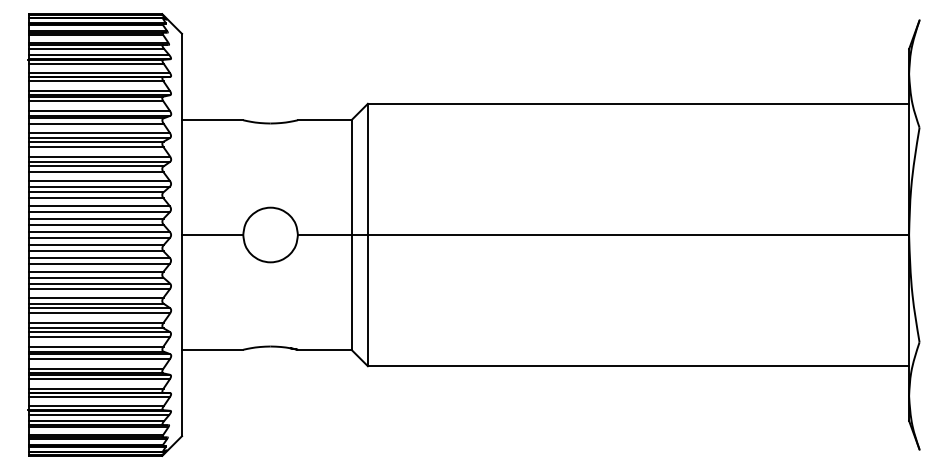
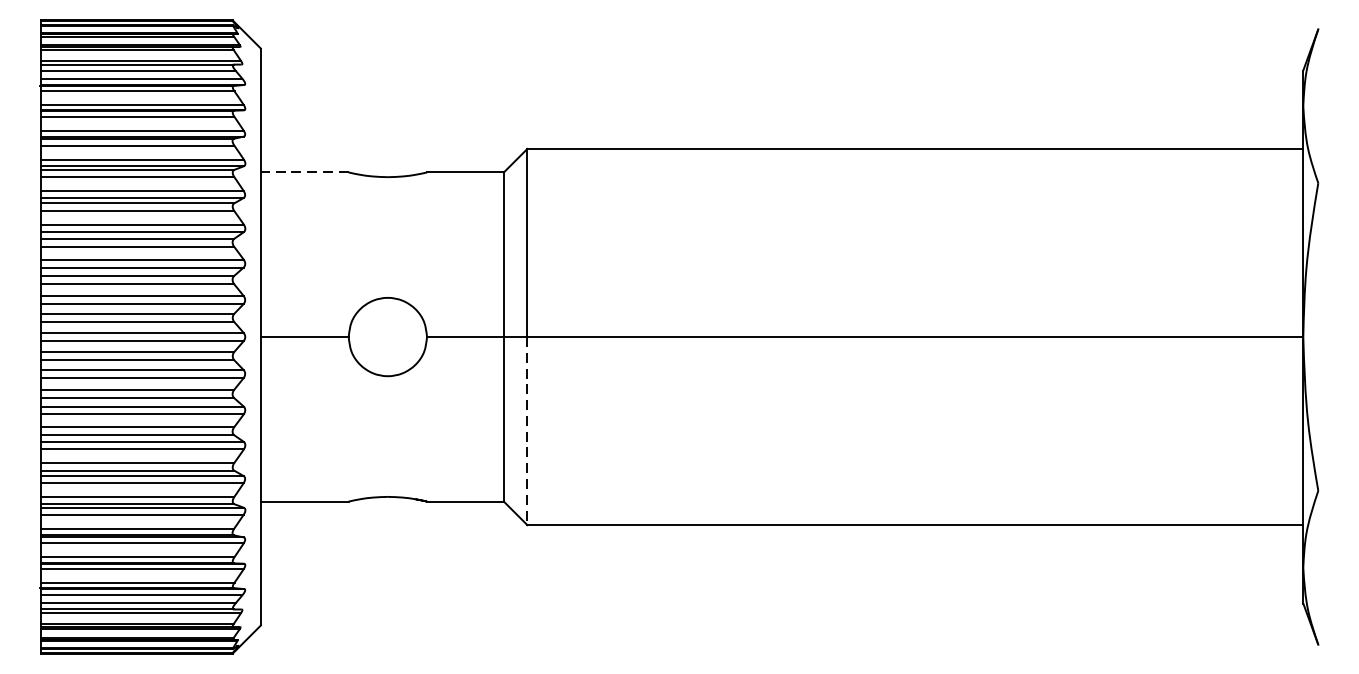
line: (212, 120) -> (304, 172), solid -> dashed
line: (367, 300) -> (526, 430), solid -> dashed

